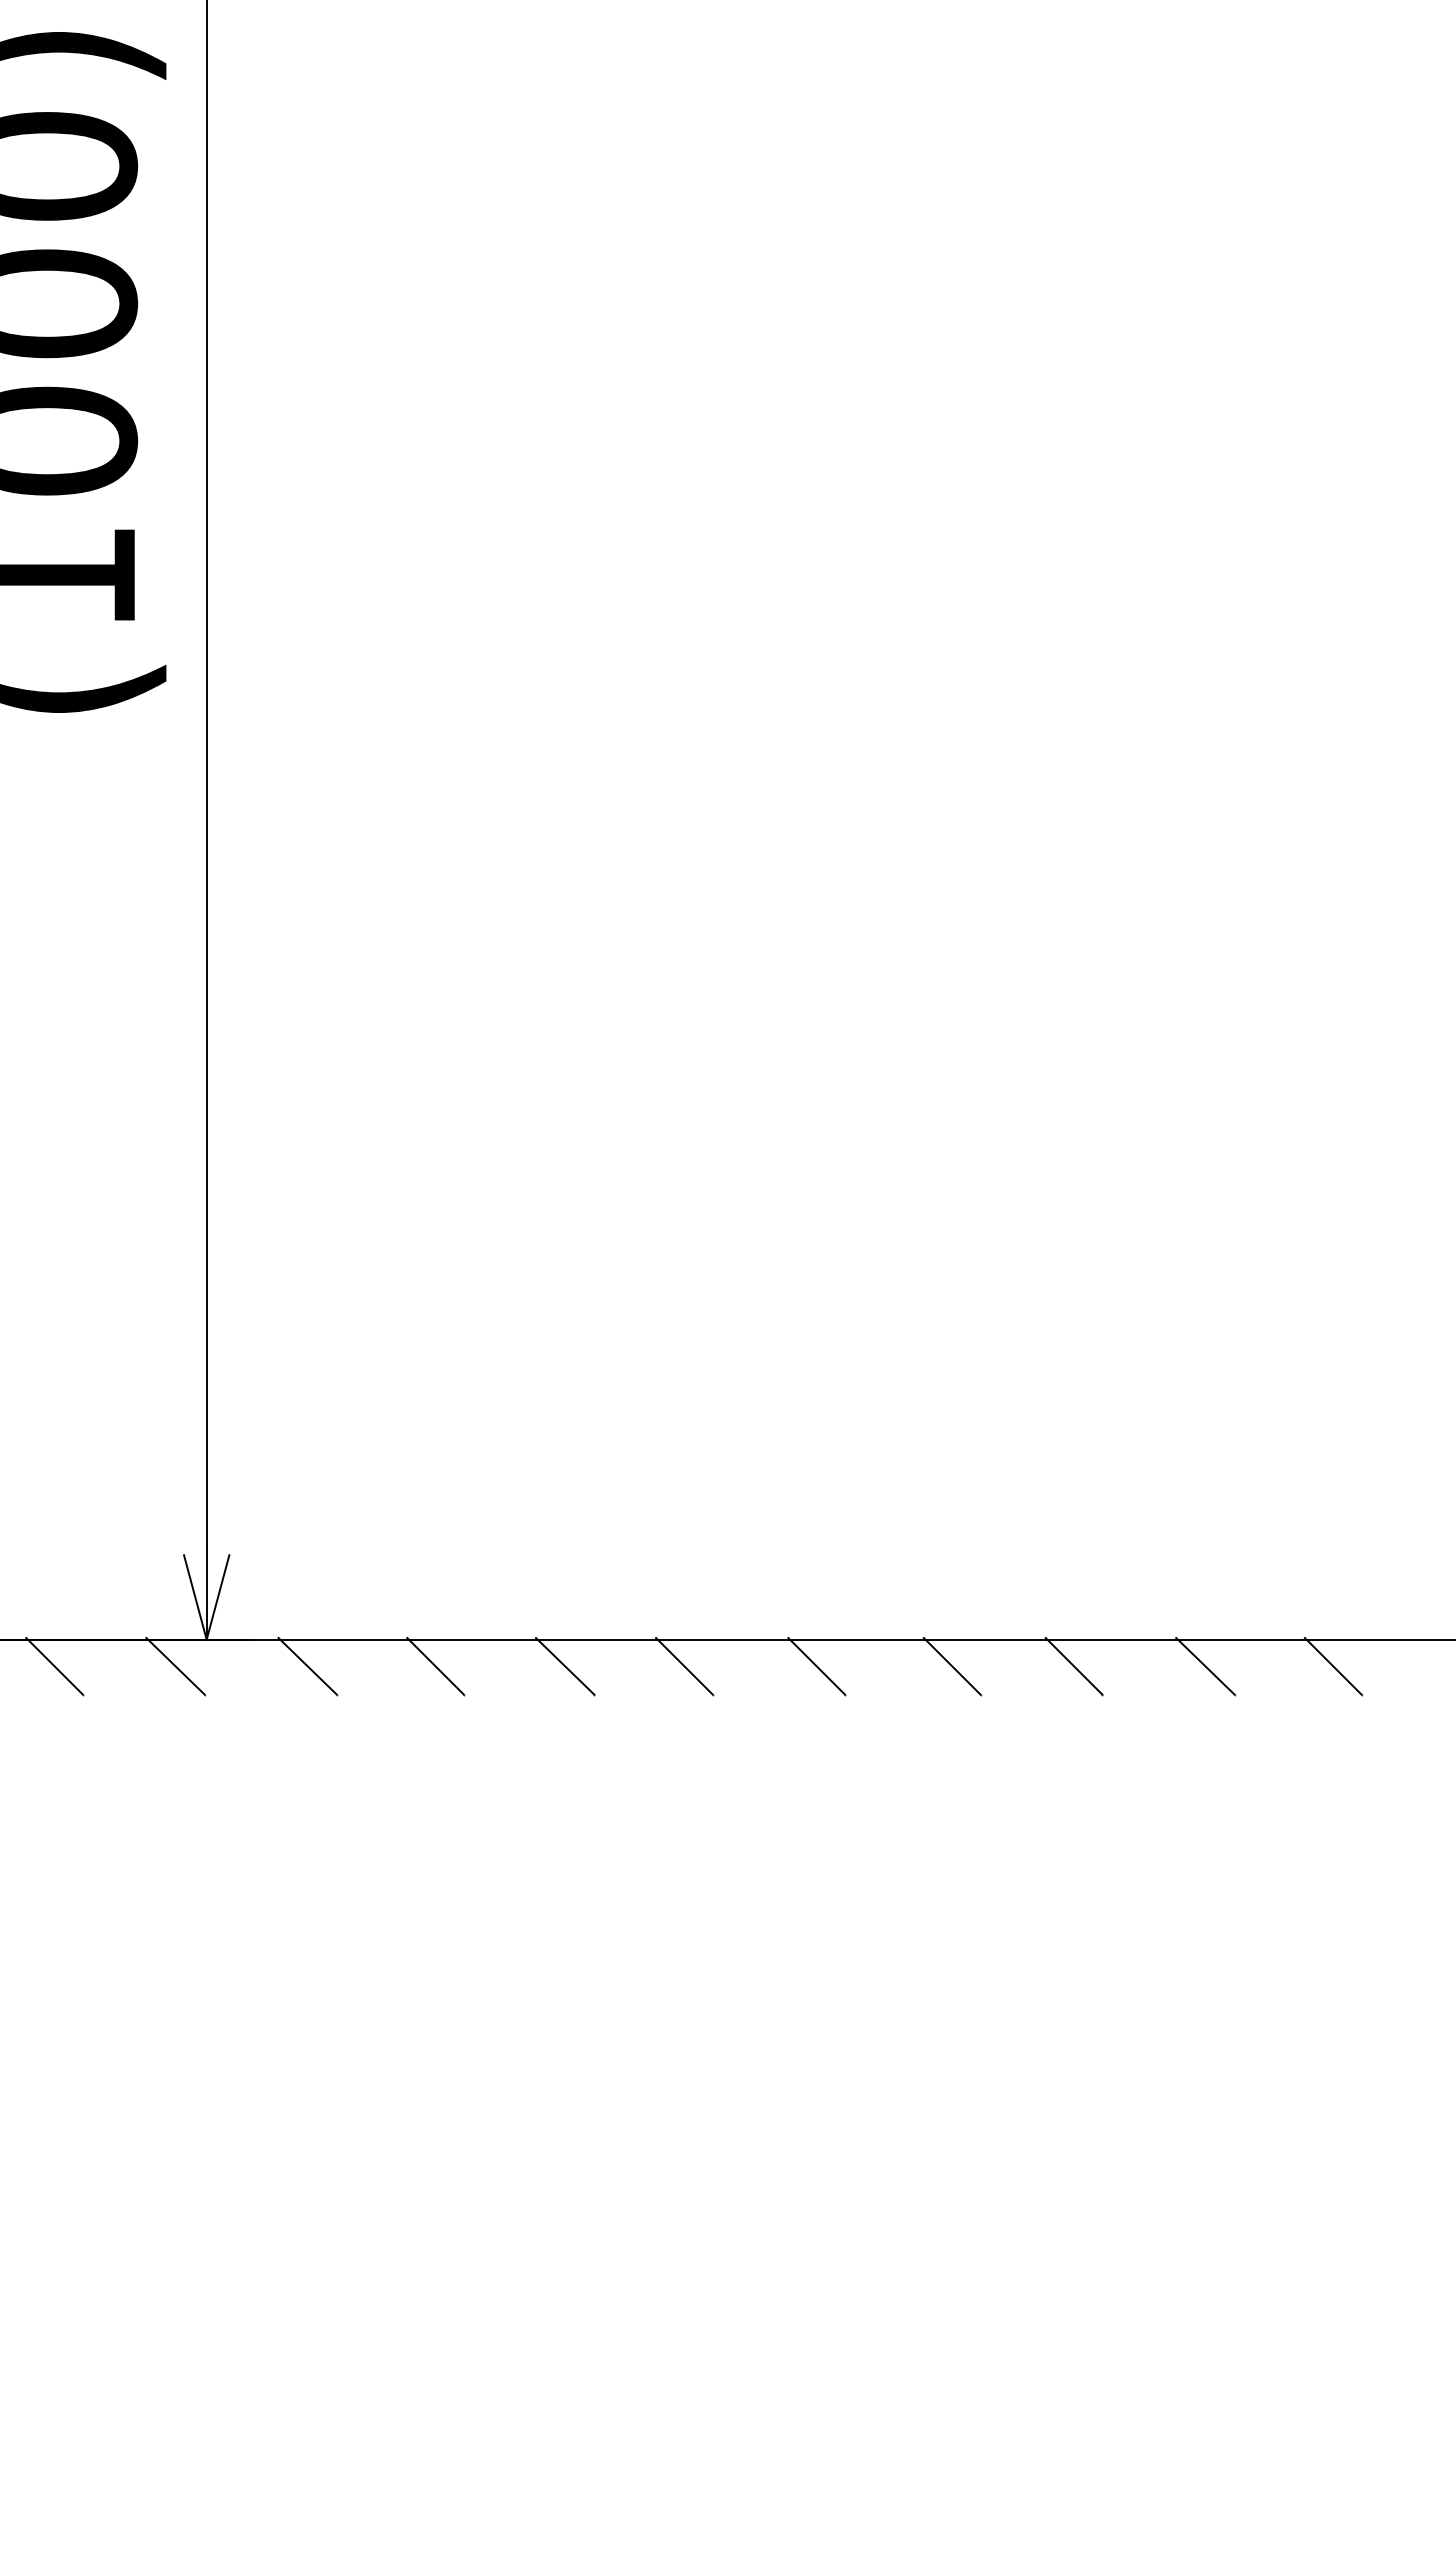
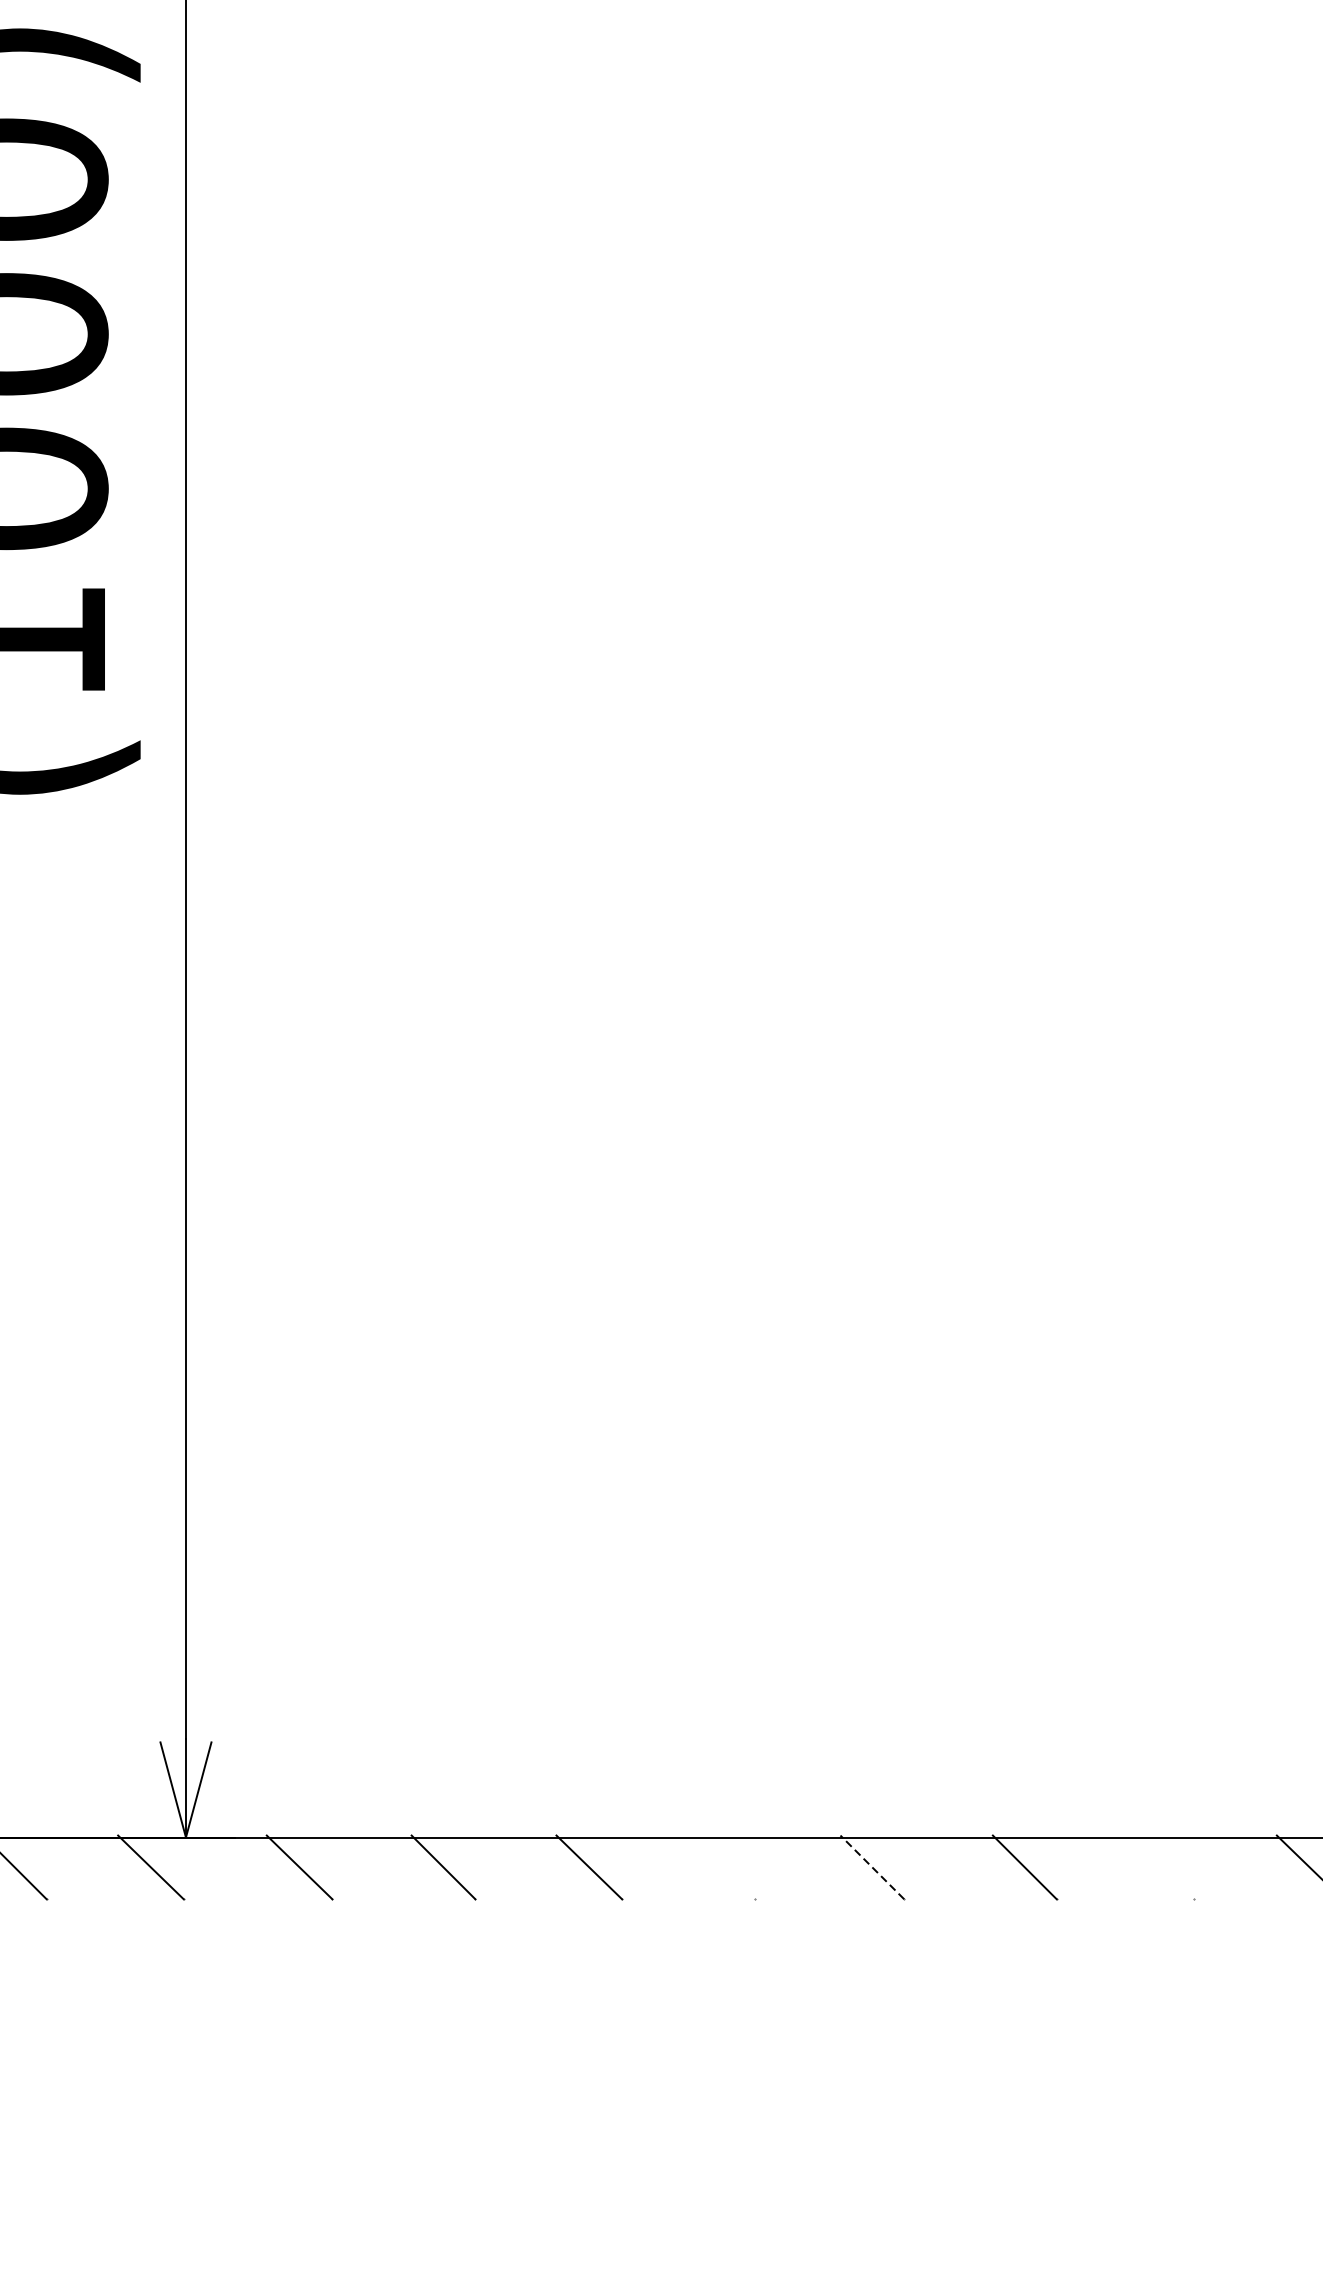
line: (684, 1665) -> (723, 1866), removed
line: (816, 1665) -> (872, 1866), solid -> dashed
line: (1073, 1665) -> (1161, 1866), removed

